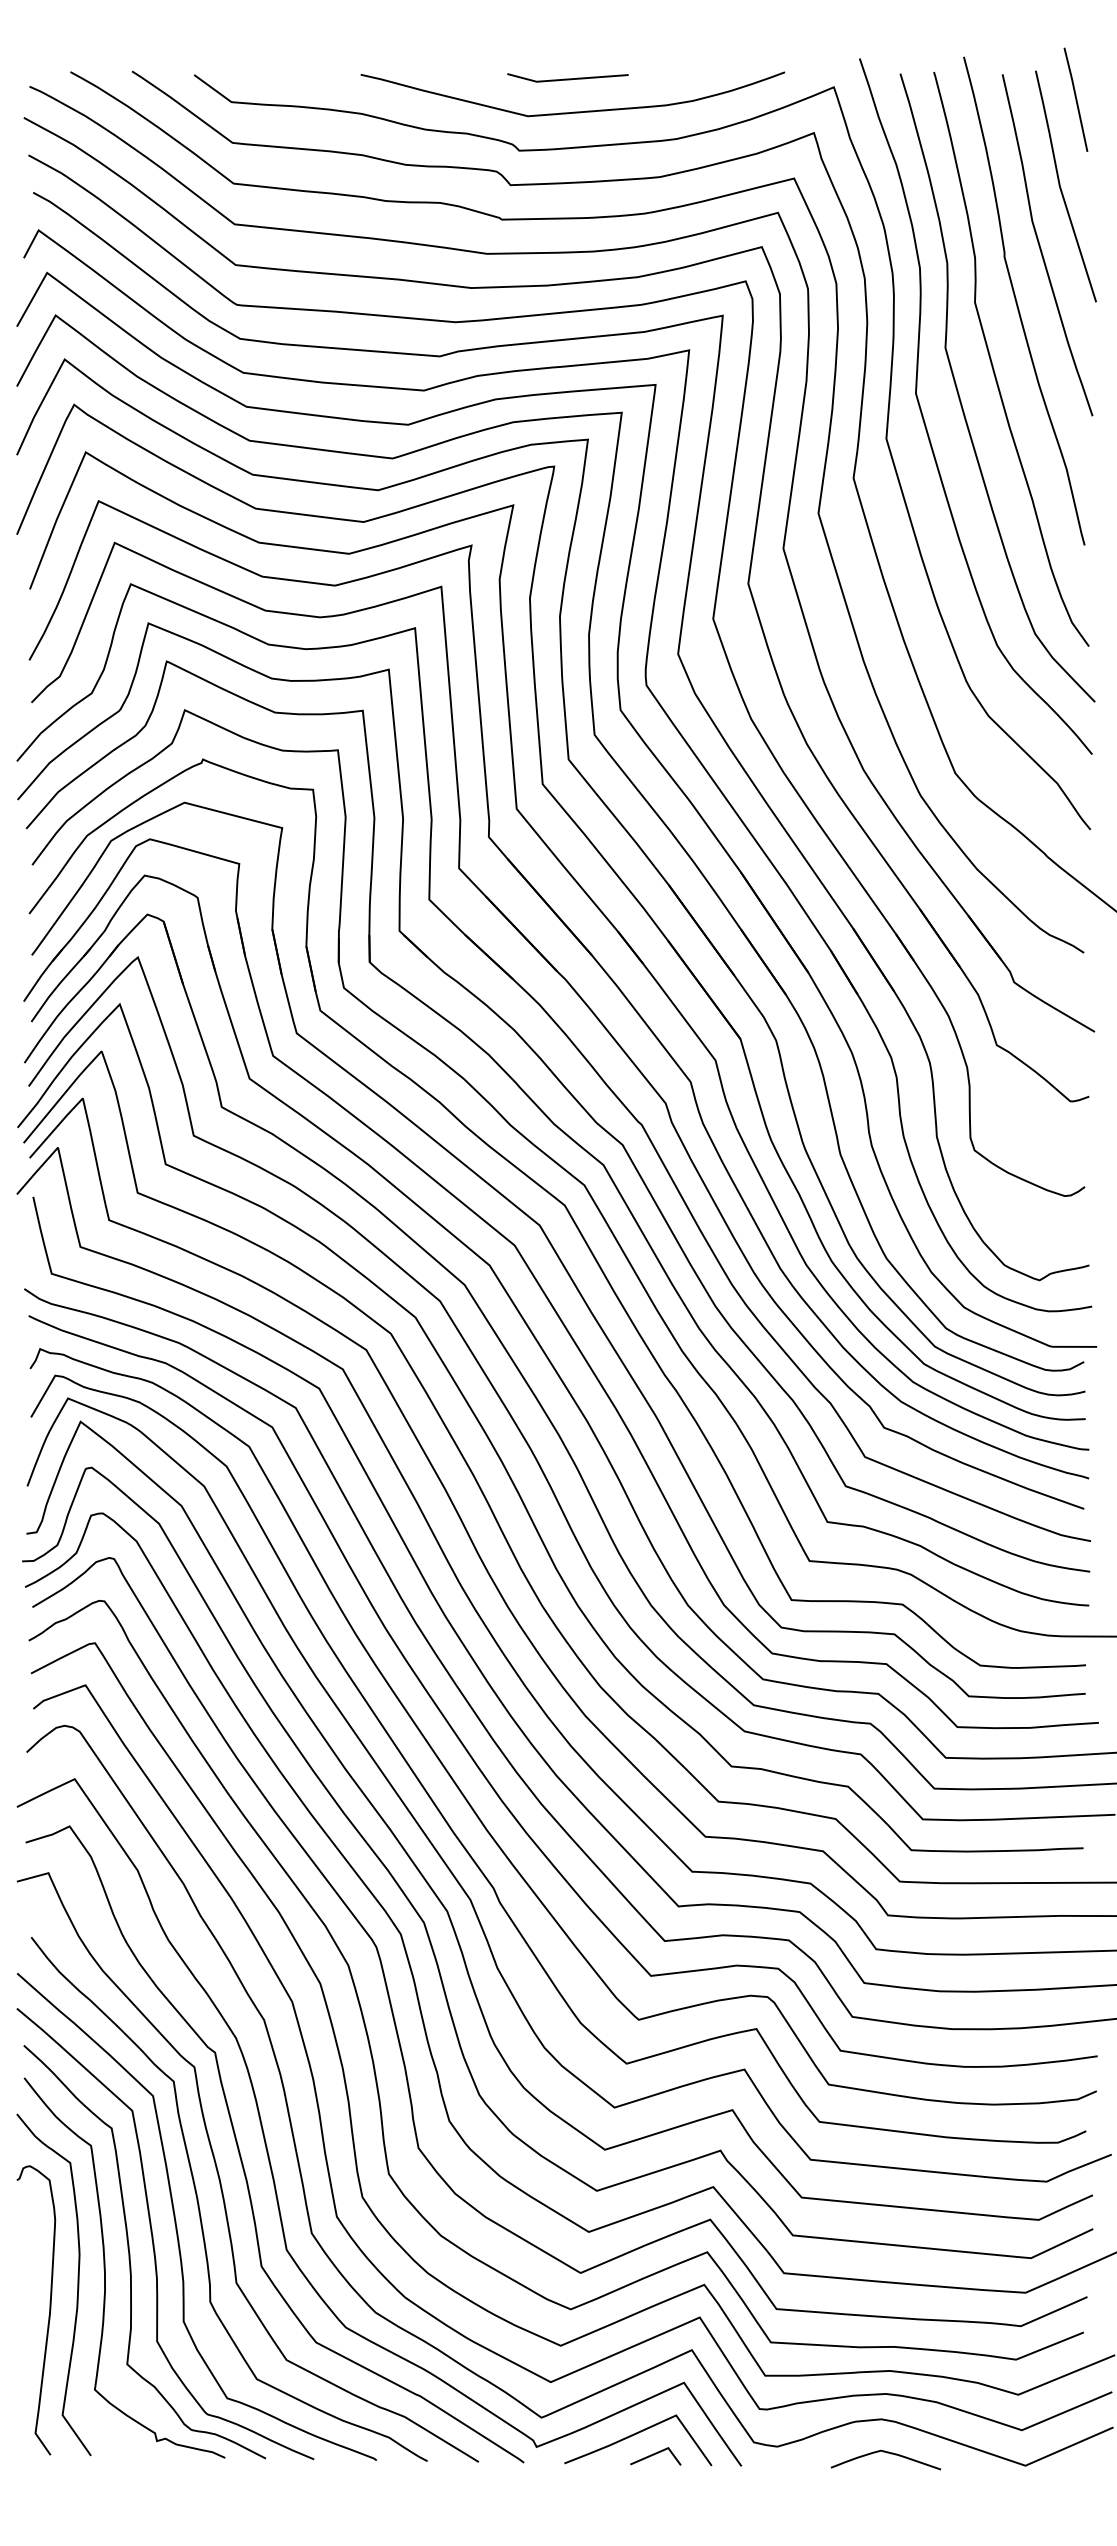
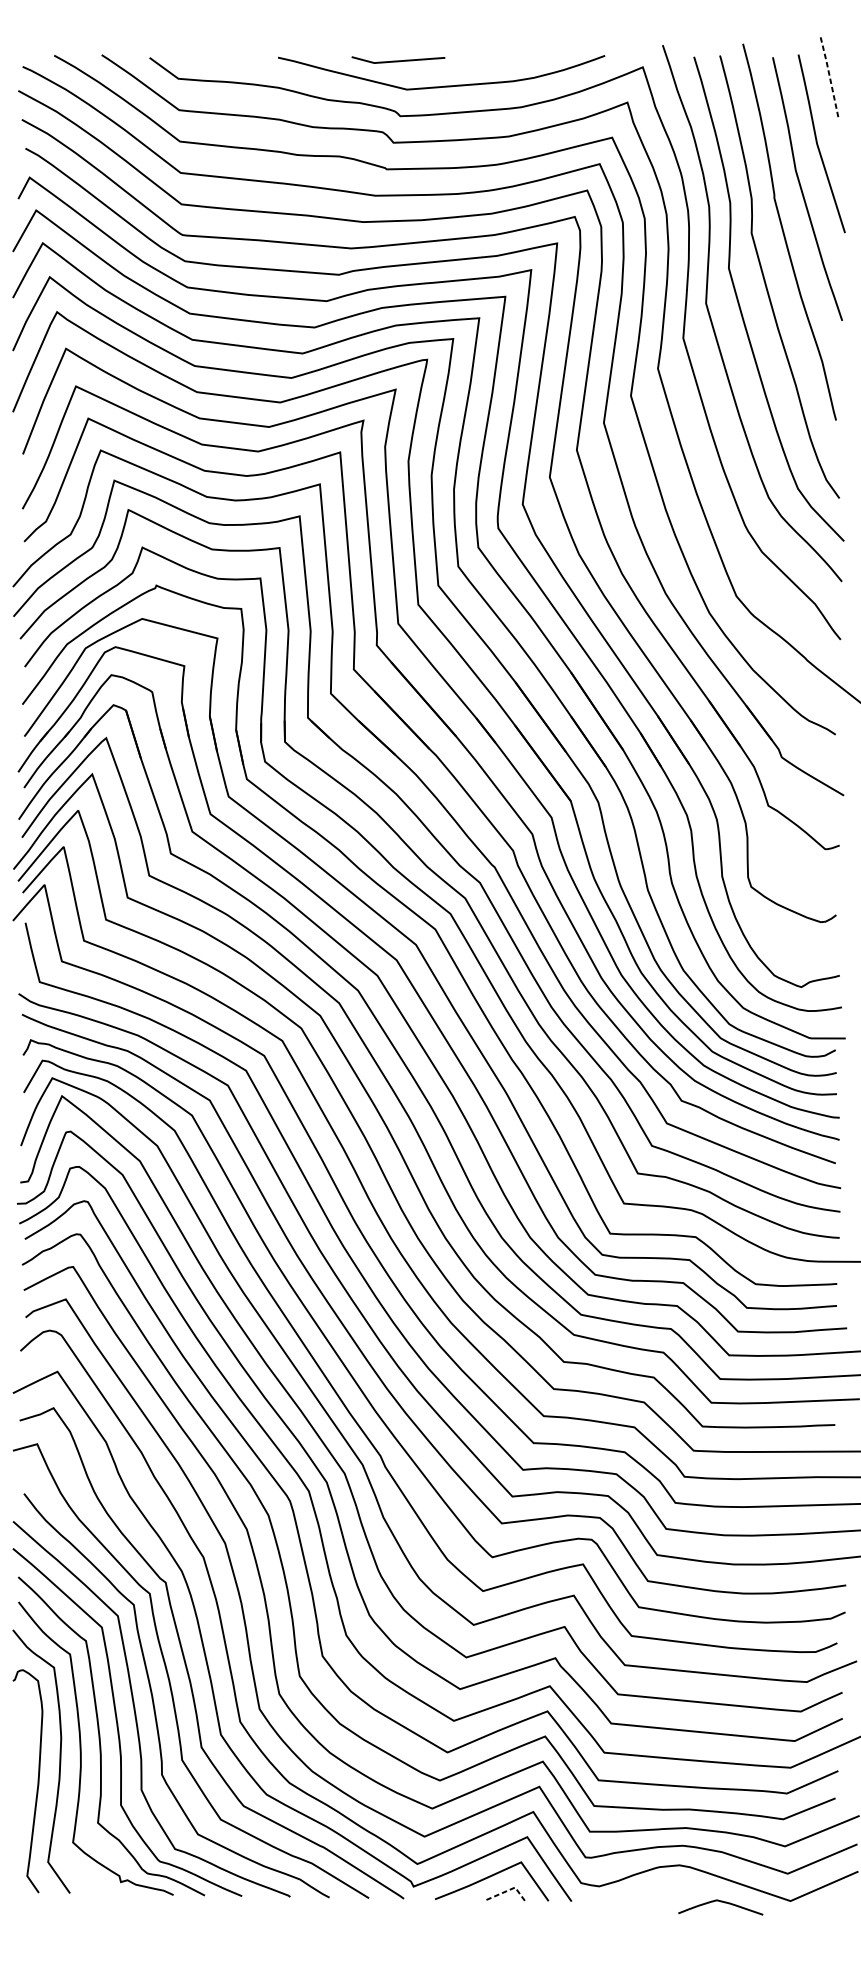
line: (567, 78) -> (398, 60), moved
line: (1076, 98) -> (829, 75), solid -> dashed
line: (659, 2452) -> (508, 1890), solid -> dashed
curve: (887, 2453) -> (721, 1902), moved

